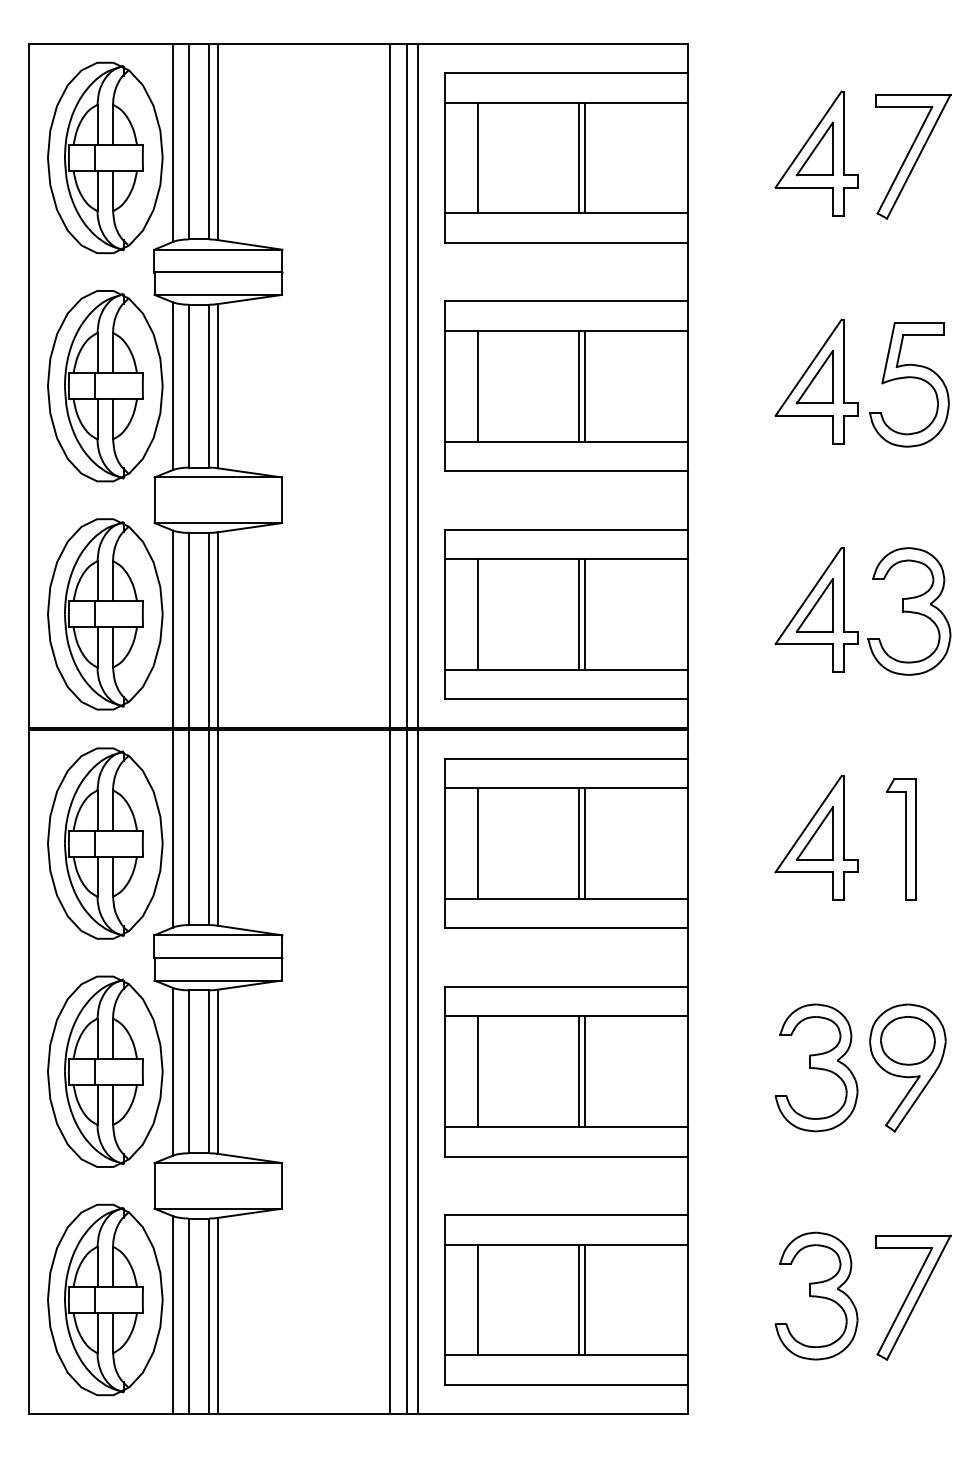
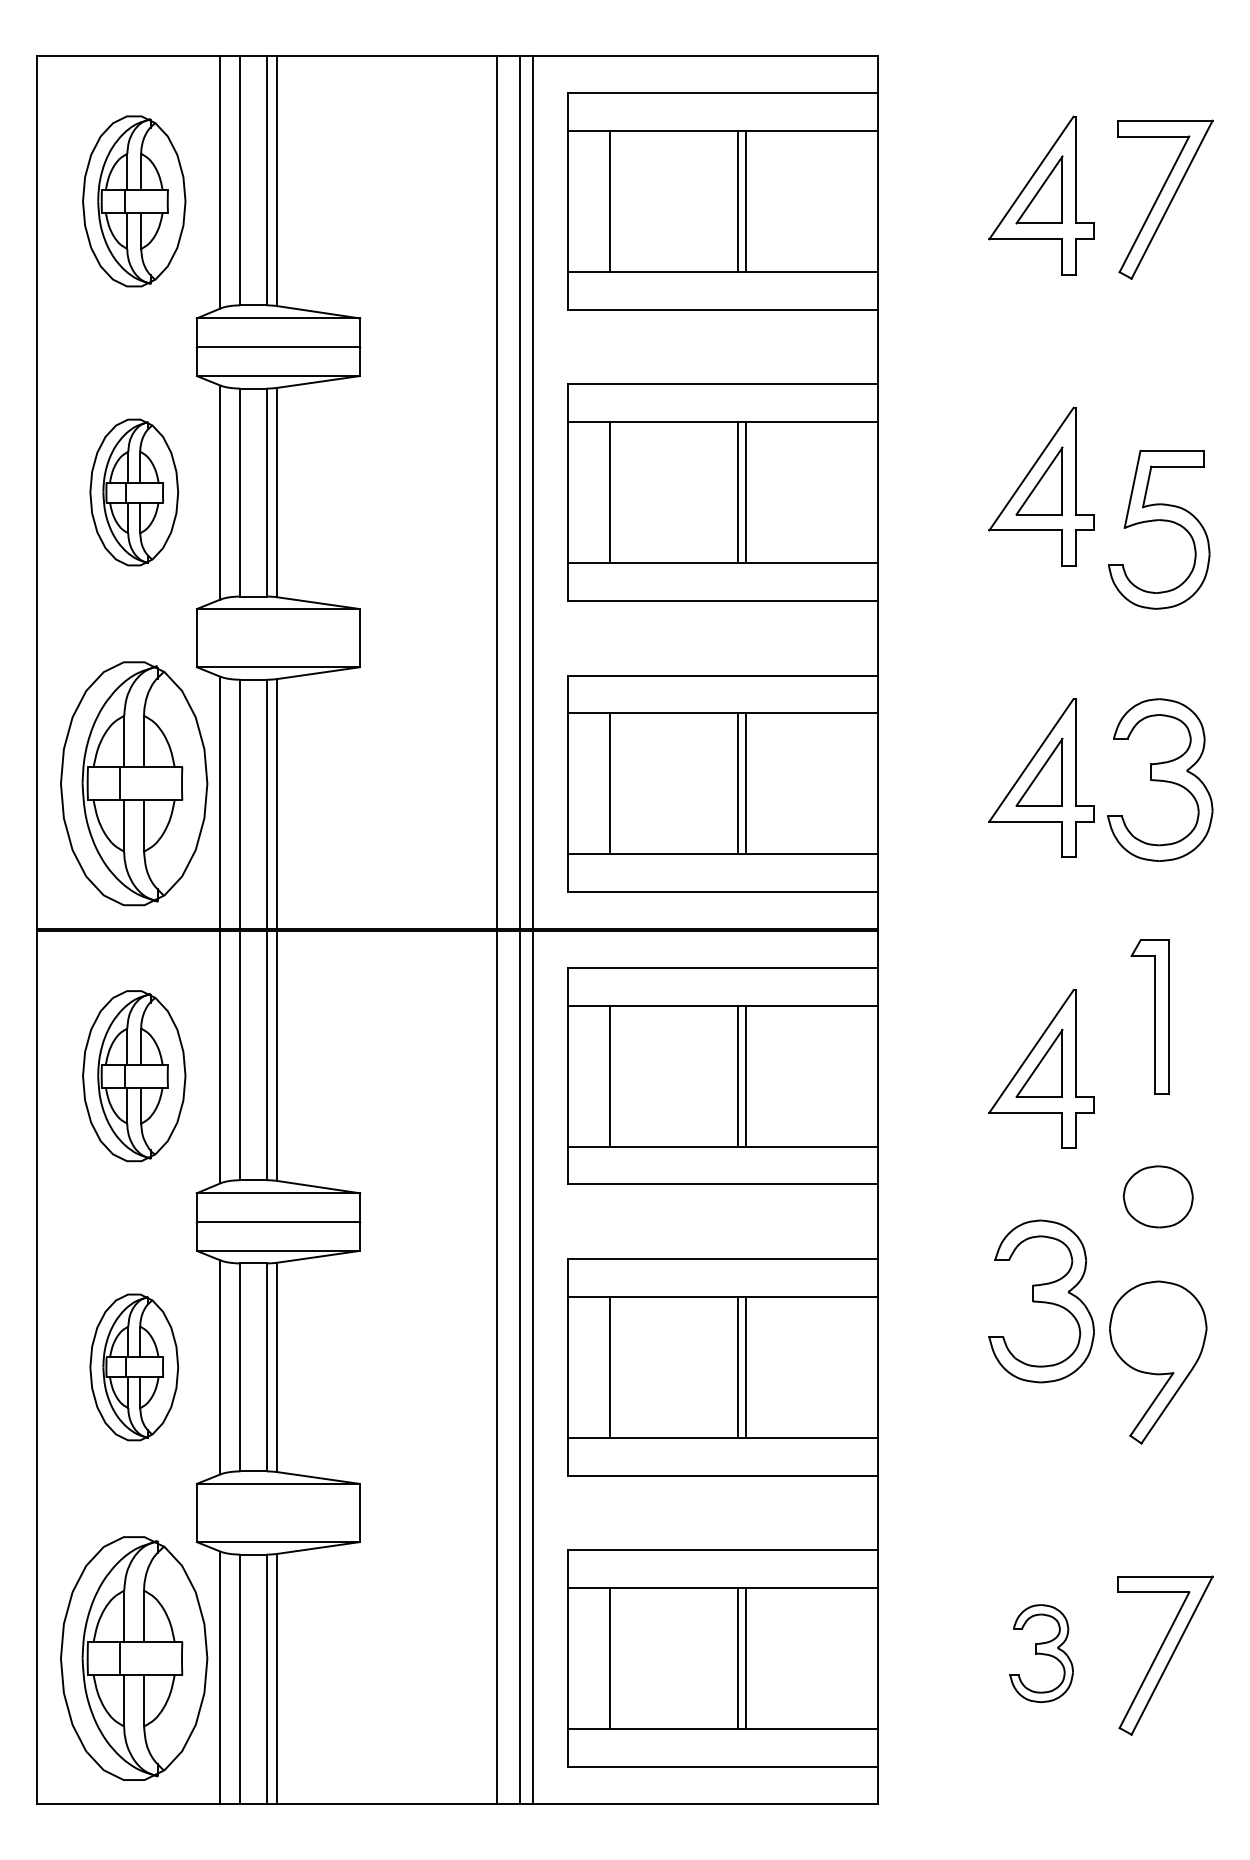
part: (105, 158) -> (134, 201), size x0.7
part: (908, 378) -> (1157, 521), moved
part: (105, 386) -> (134, 492), size x0.6
part: (901, 839) -> (1149, 1016), moved
part: (105, 843) -> (134, 1075), size x0.7
part: (907, 1040) -> (1157, 1196), moved
part: (816, 1067) -> (1041, 1301), moved
part: (105, 1071) -> (134, 1367), size x0.6
part: (816, 1296) -> (1041, 1653), size x0.6

